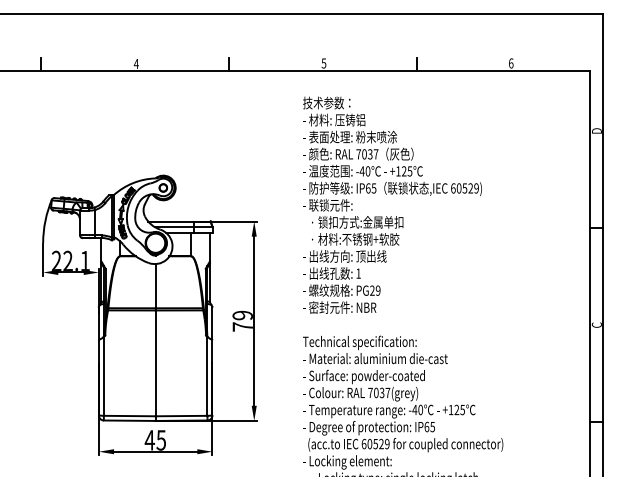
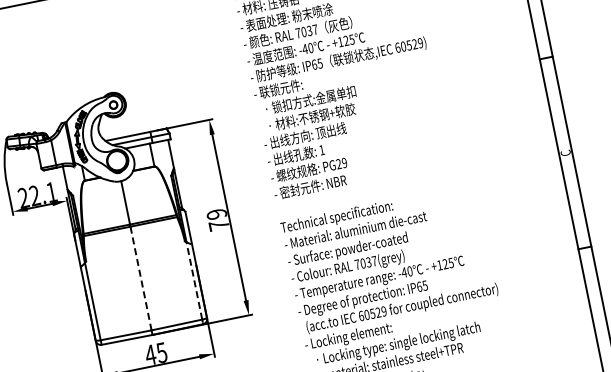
line: (155, 363) -> (140, 278), solid -> dashed
line: (207, 375) -> (194, 280), solid -> dashed

